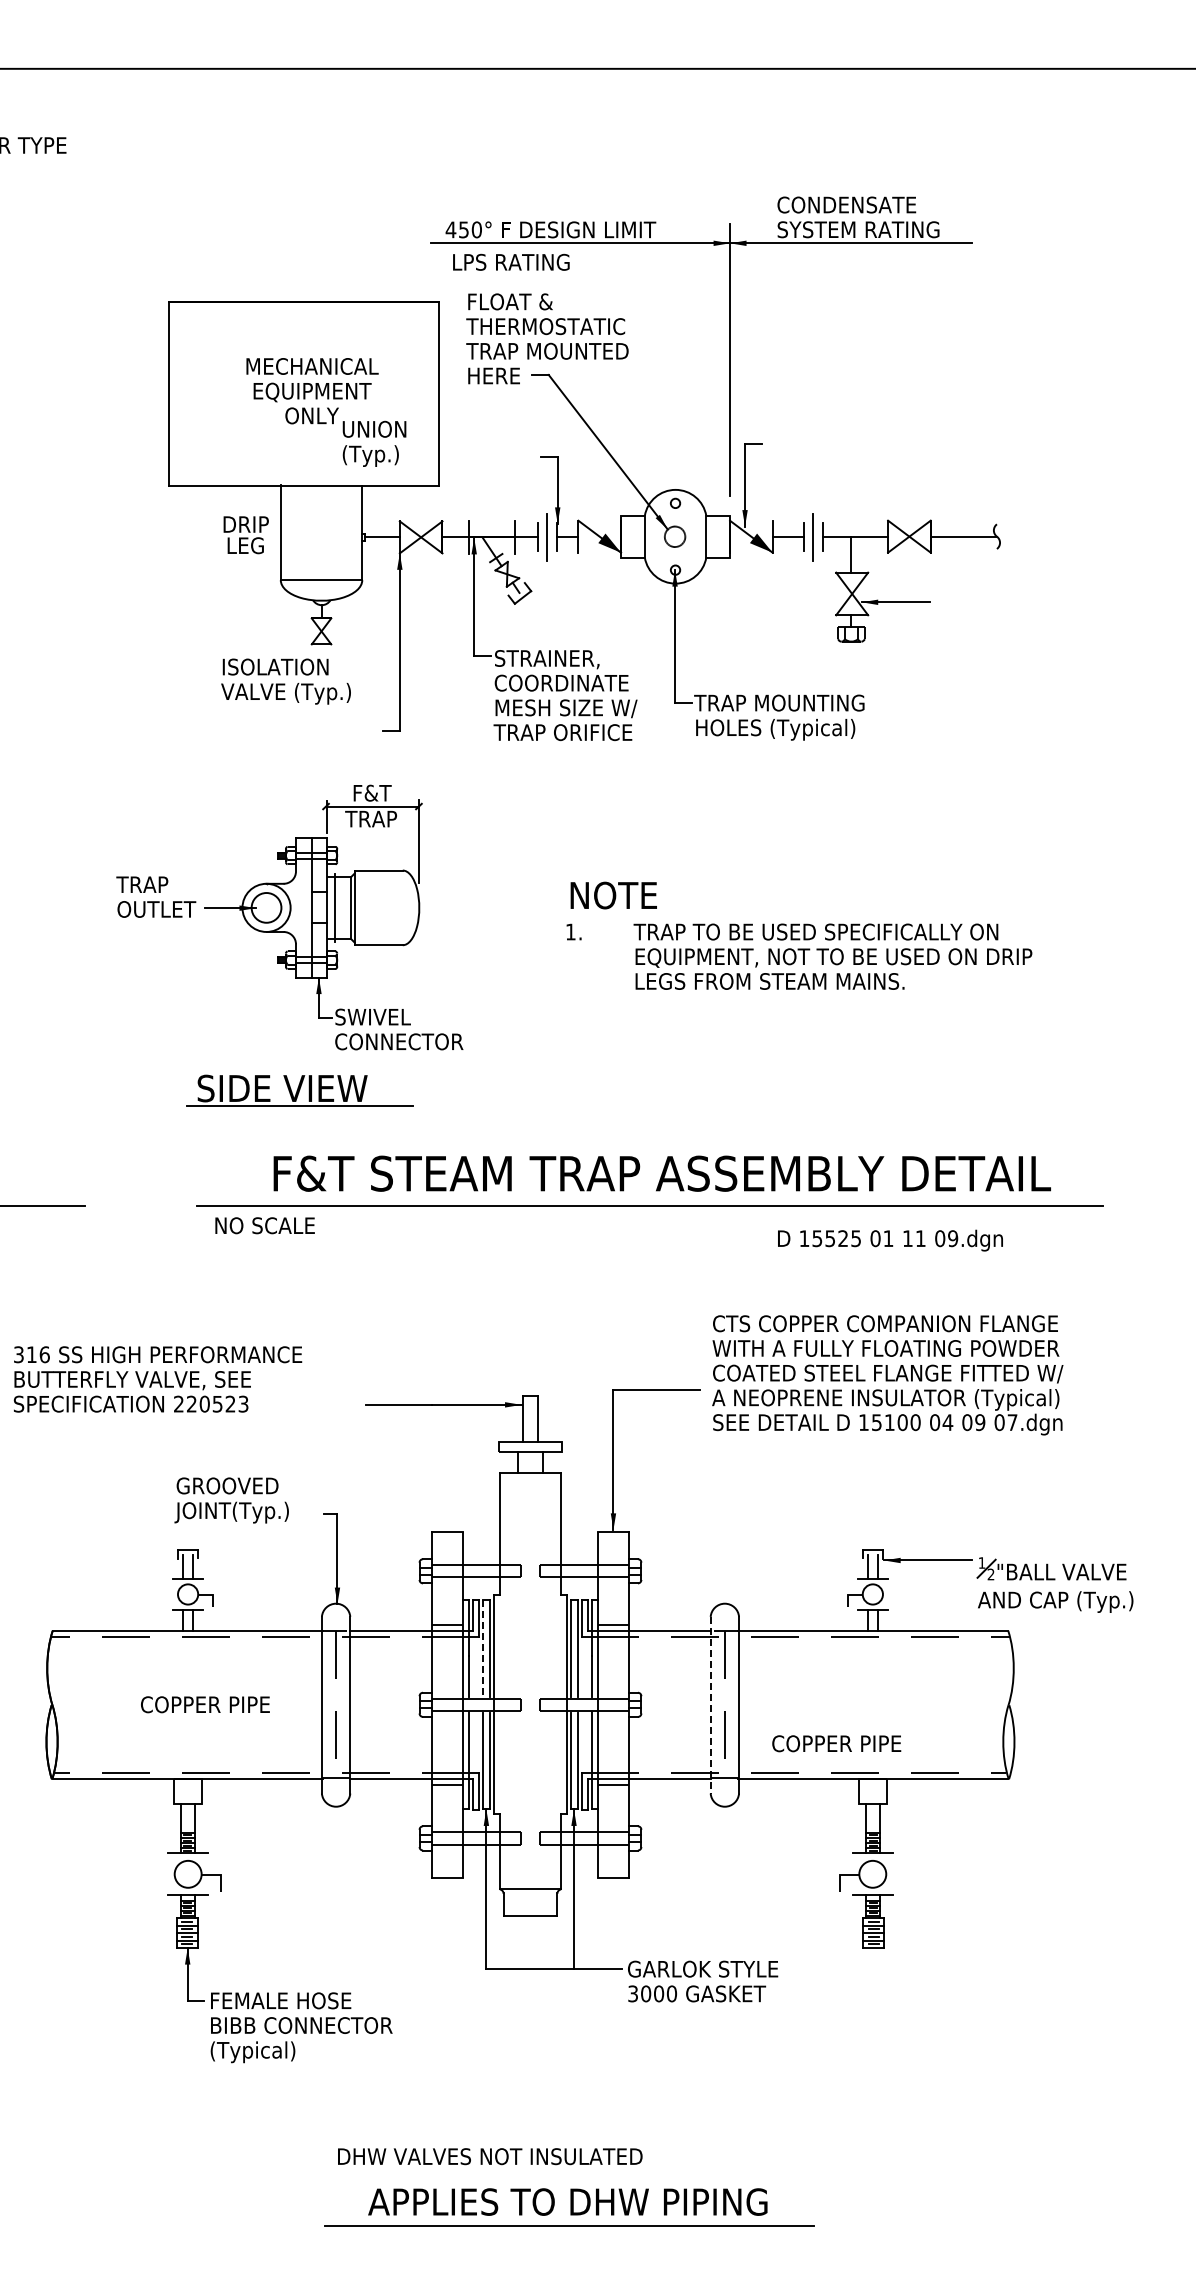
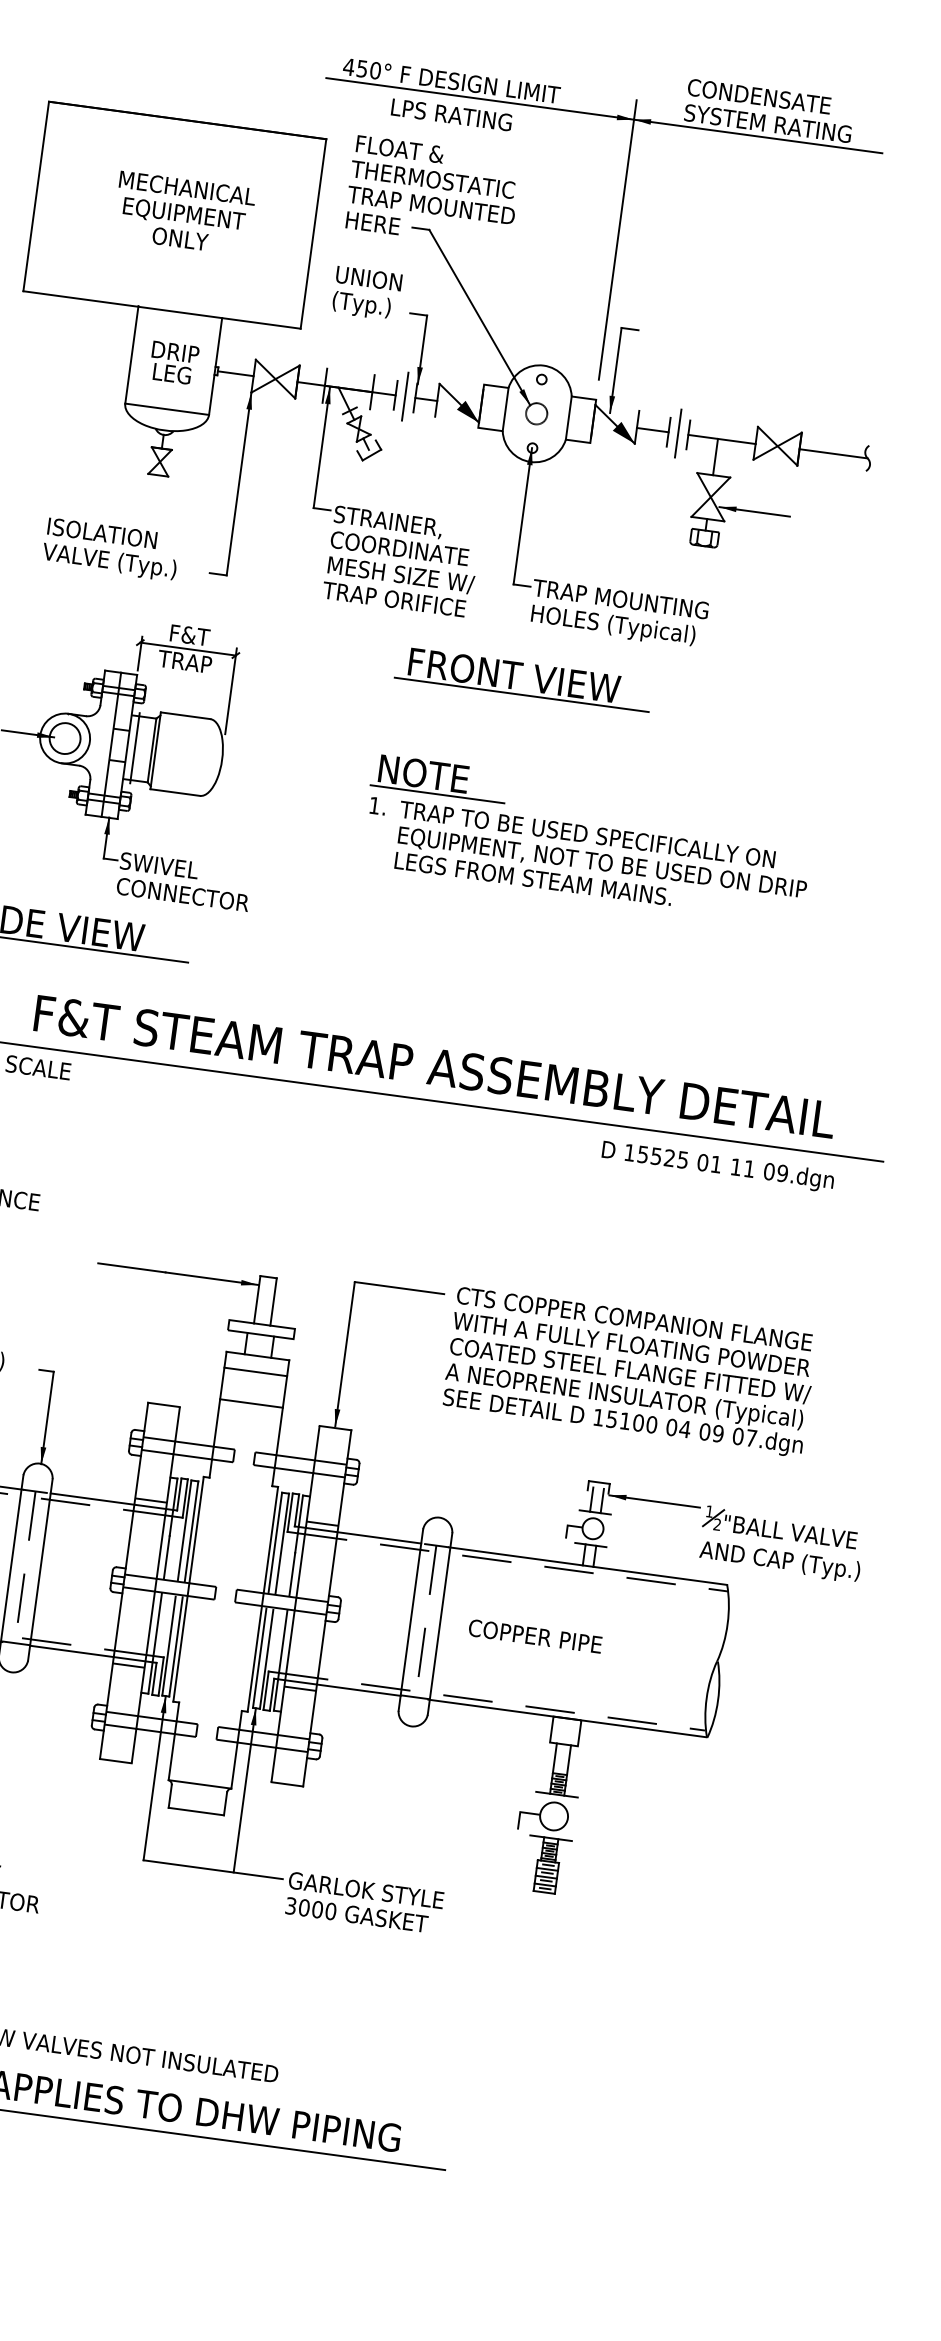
text: (511, 261) -> (452, 114), moved
text: (374, 443) -> (367, 293), moved
text: (245, 535) -> (173, 363), moved
text: (285, 681) -> (110, 549), moved
part: (686, 791) -> (513, 677), added
line: (629, 913) -> (437, 794), added
text: (832, 956) -> (601, 861), moved
text: (890, 1240) -> (718, 1166), moved
text: (887, 1375) -> (629, 1372), moved
line: (529, 1488) -> (254, 1372), added
line: (529, 1518) -> (250, 1402), added
line: (483, 1649) -> (185, 1531), dashed -> solid
line: (710, 1705) -> (410, 1620), dashed -> solid
text: (836, 1743) -> (535, 1636), moved

